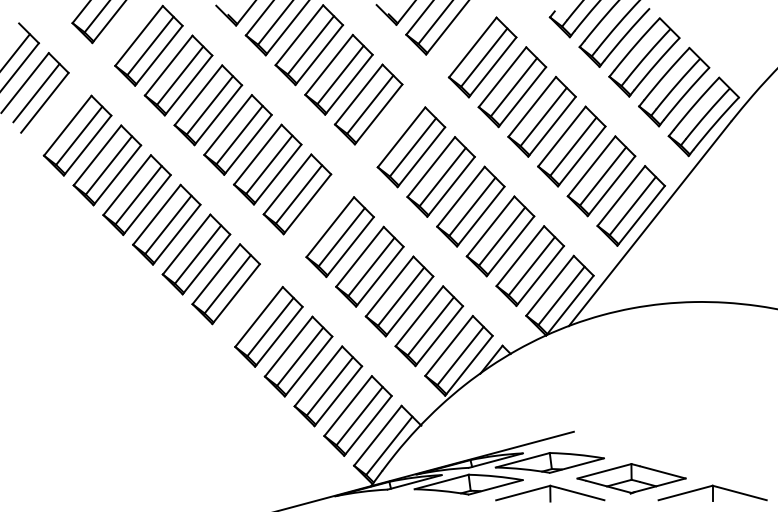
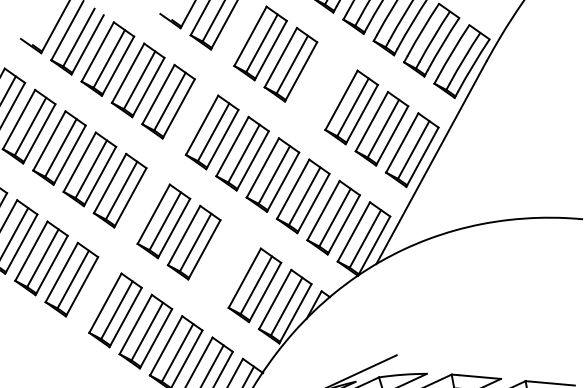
part: (541, 116) -> (320, 85), removed
part: (399, 296) -> (224, 264), removed

